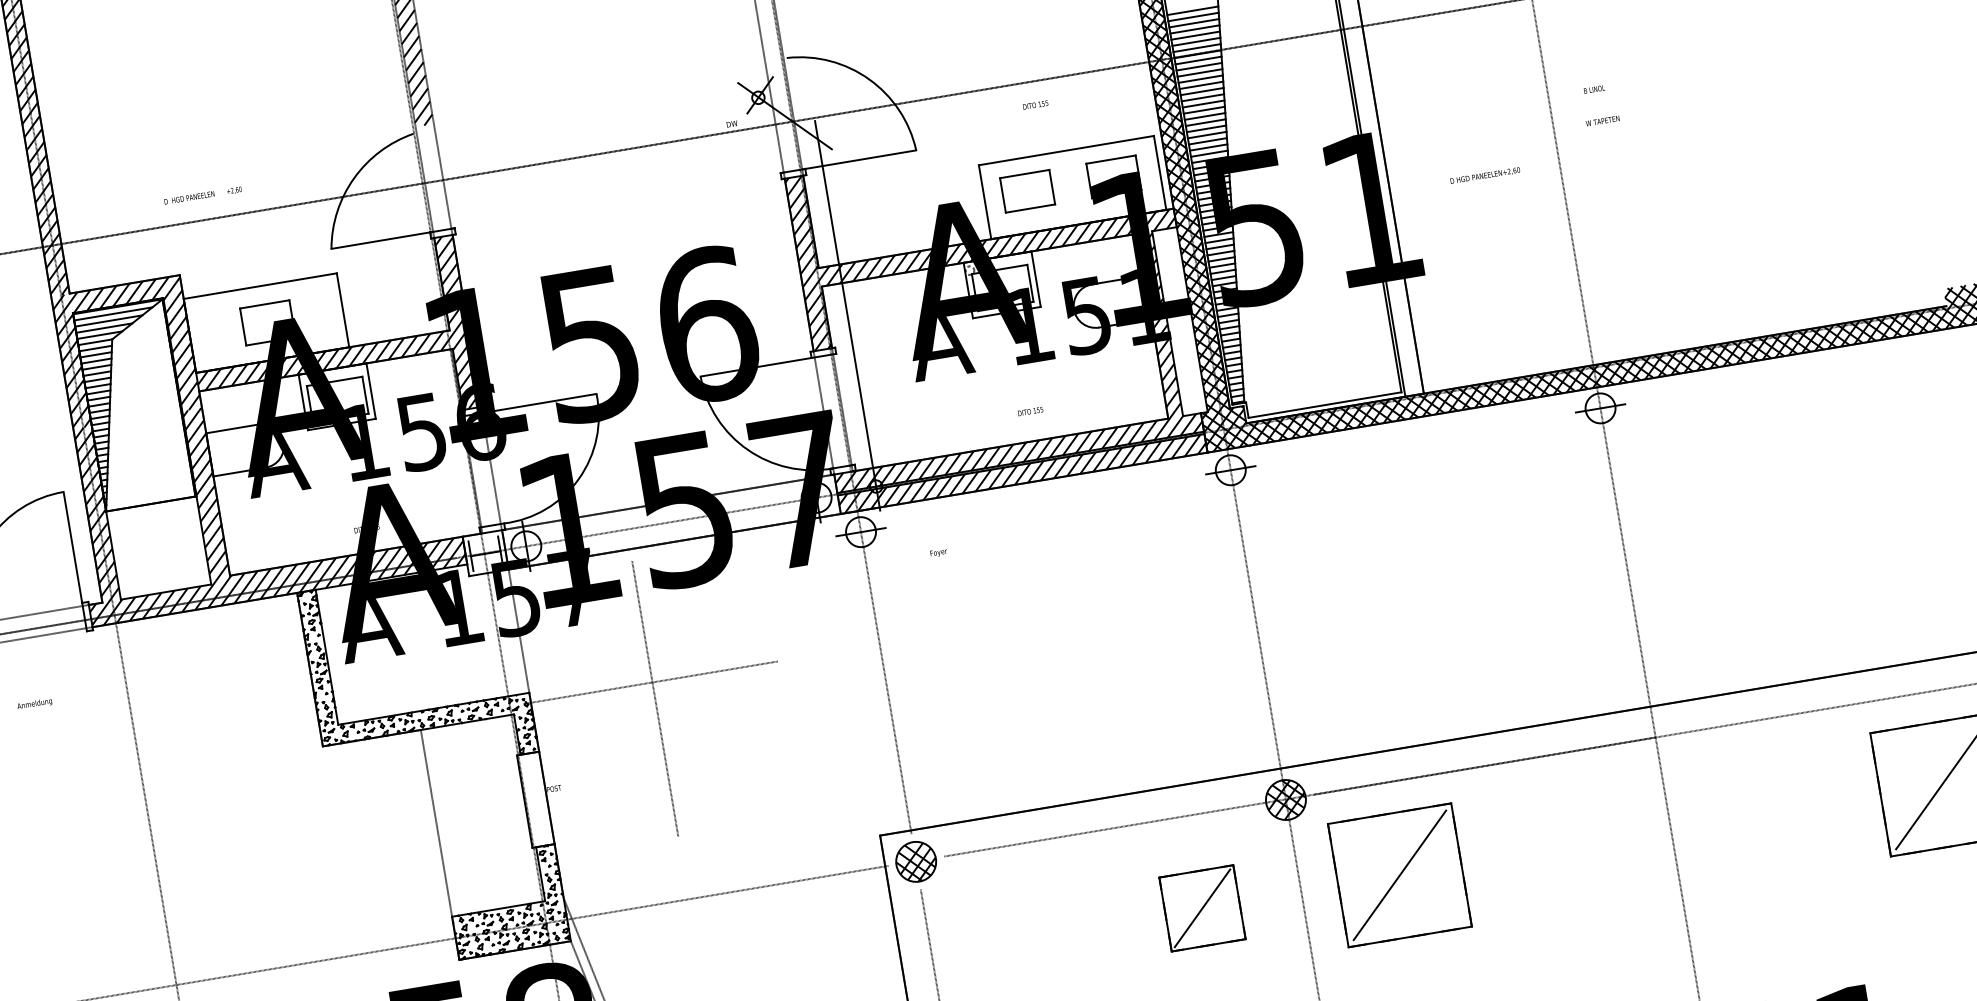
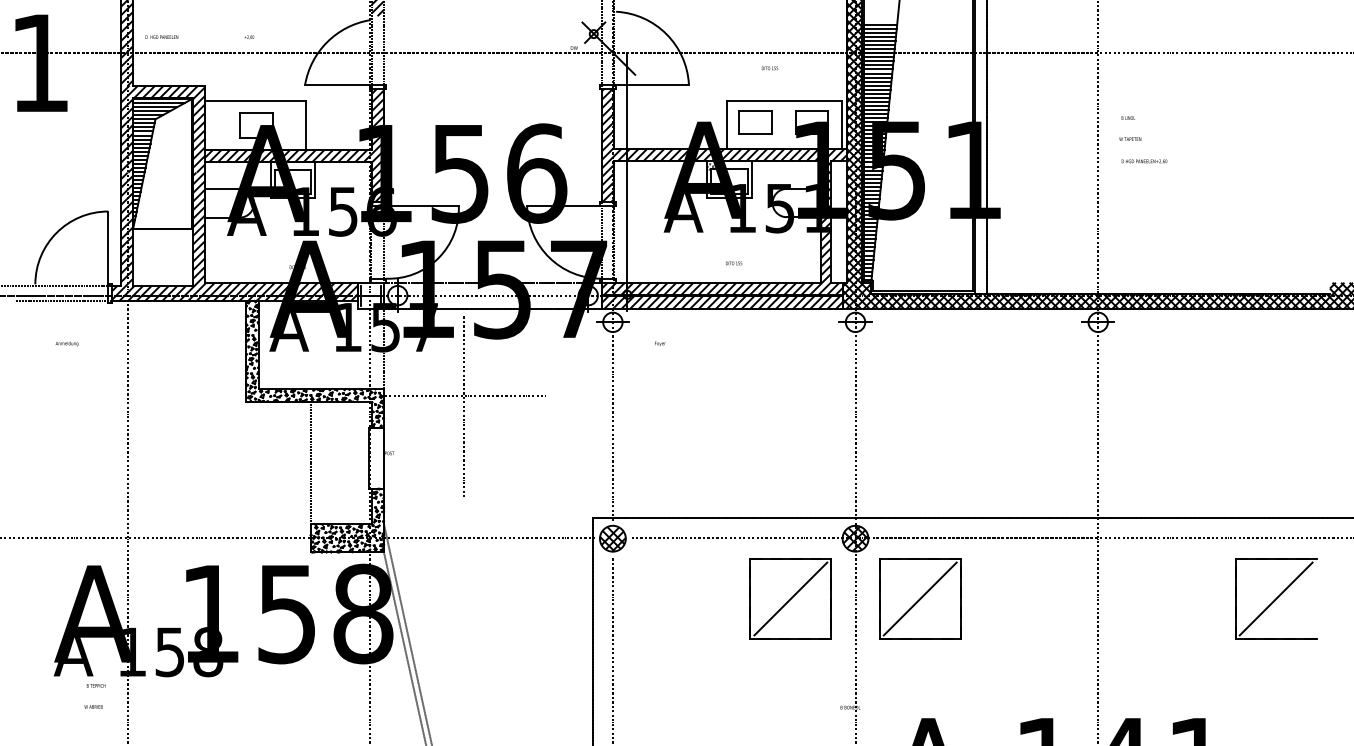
text: (1485, 175) -> (1144, 161), moved
text: (188, 196) -> (161, 36), moved
part: (1202, 907) -> (790, 598), size x1.67

